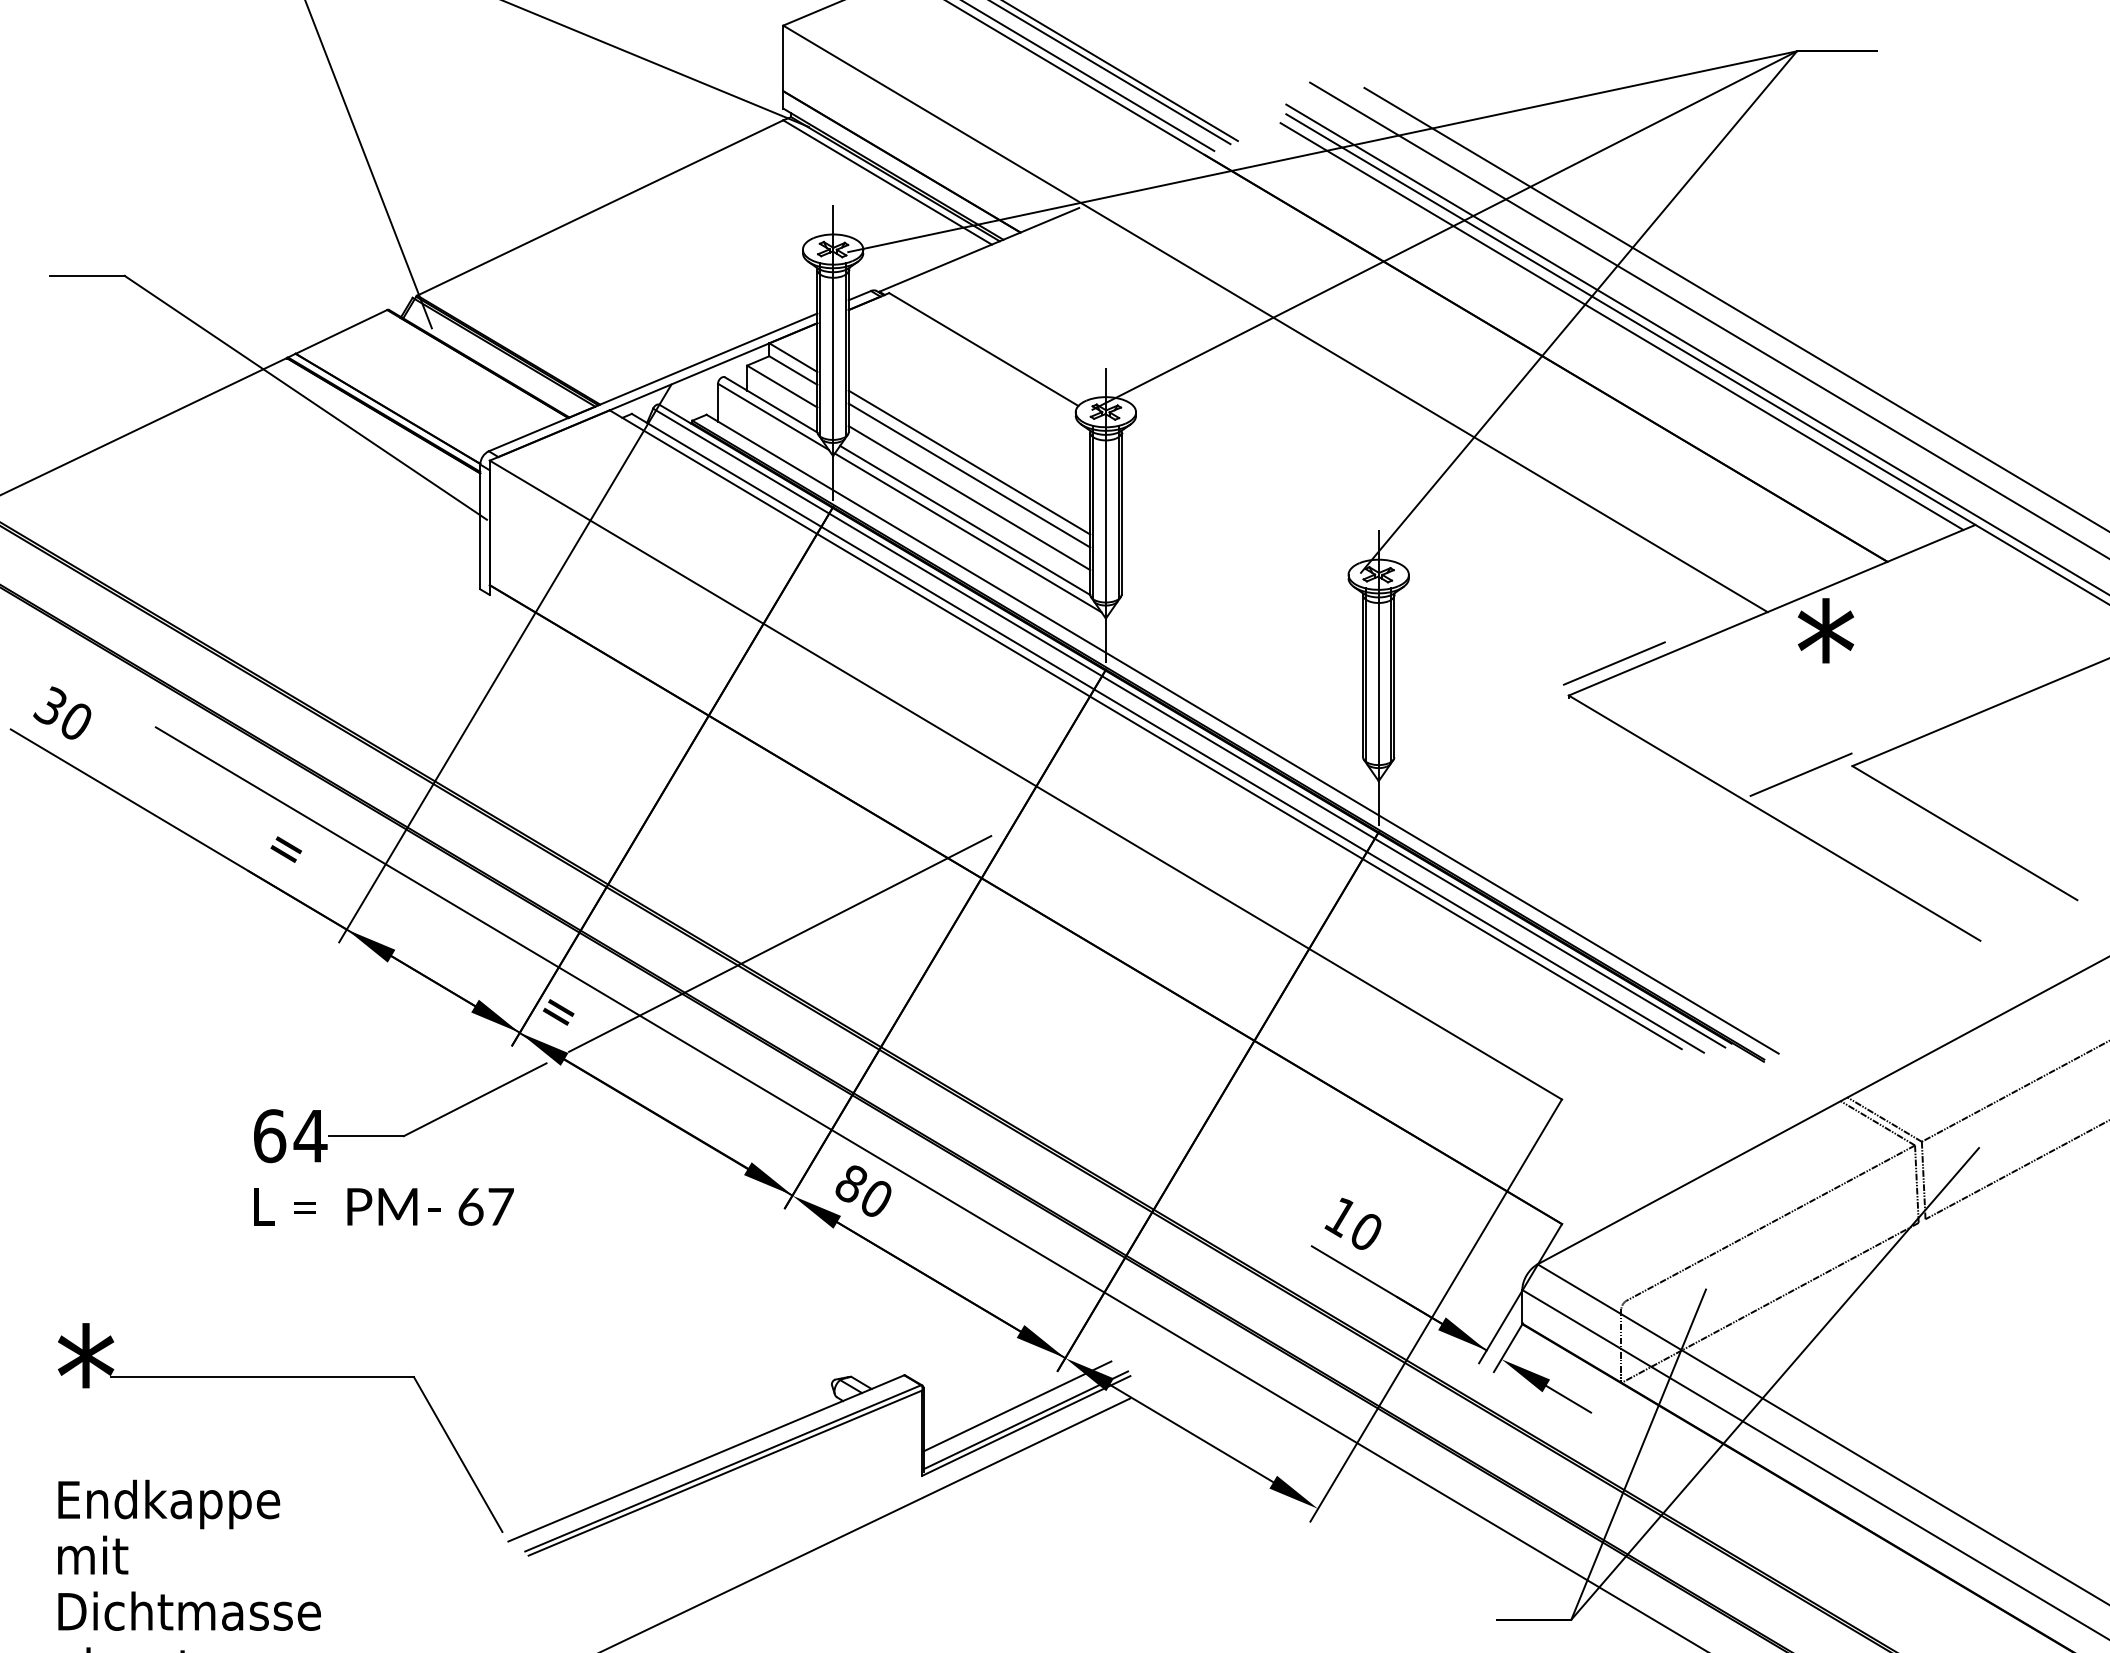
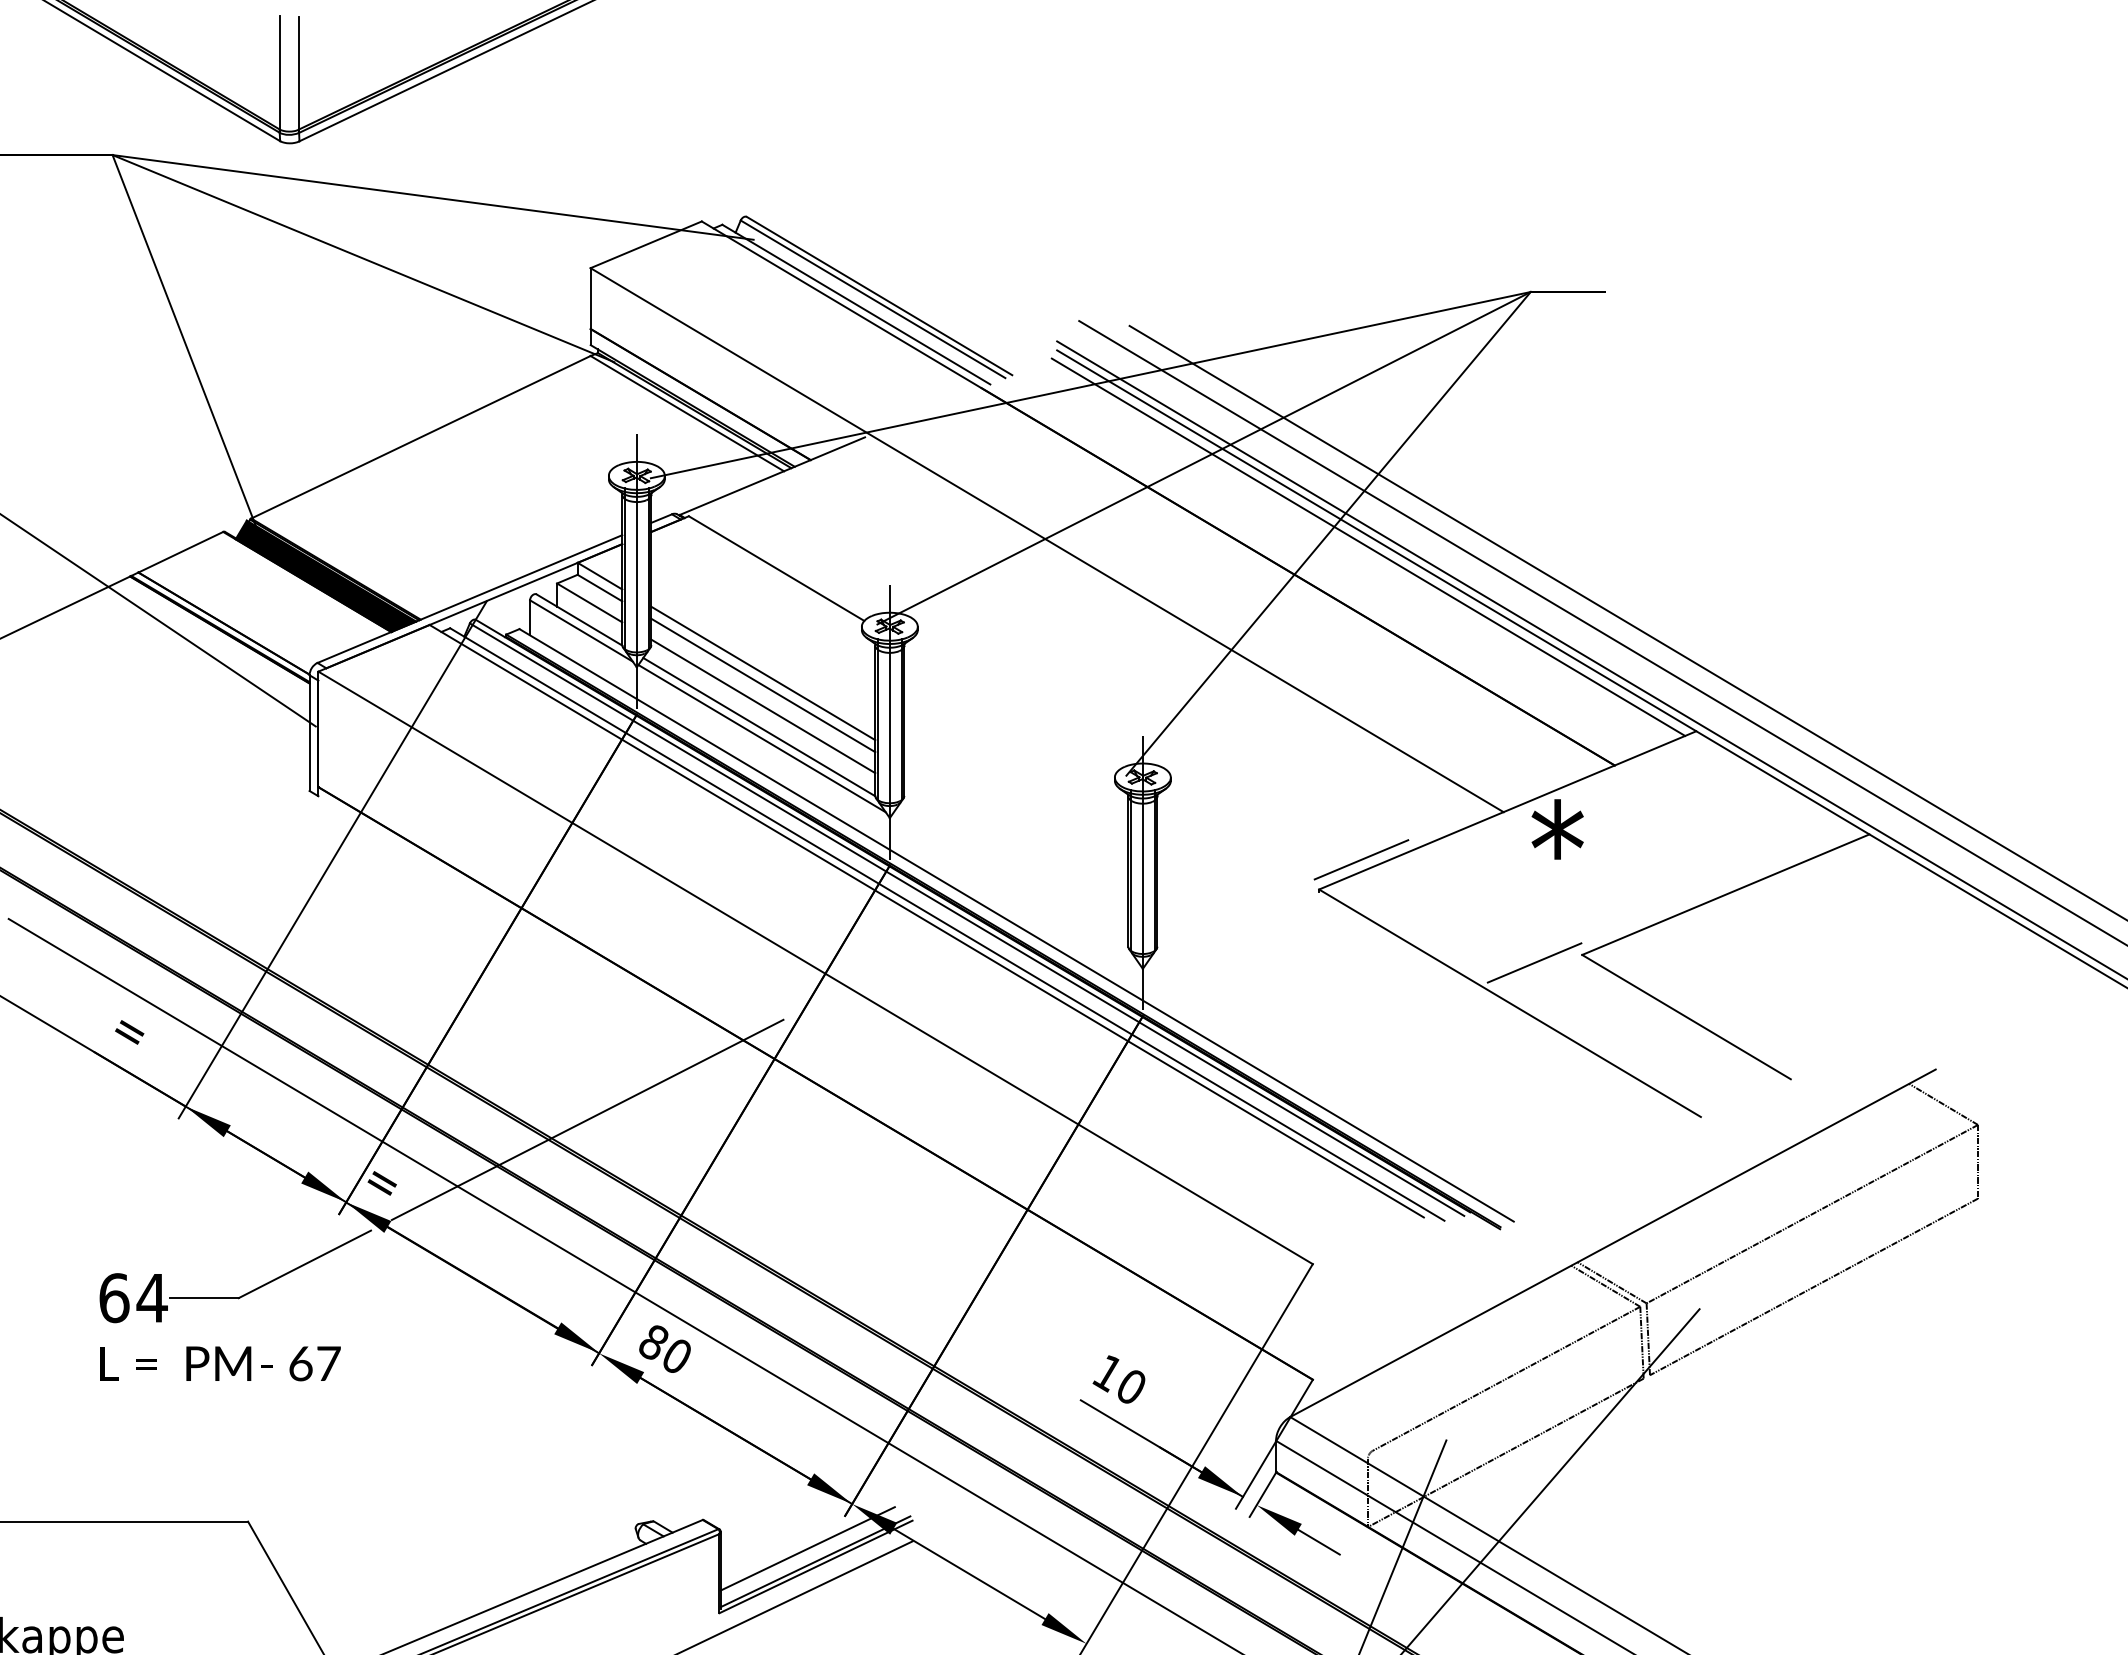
fill: (497, 358) -> (325, 576), added

